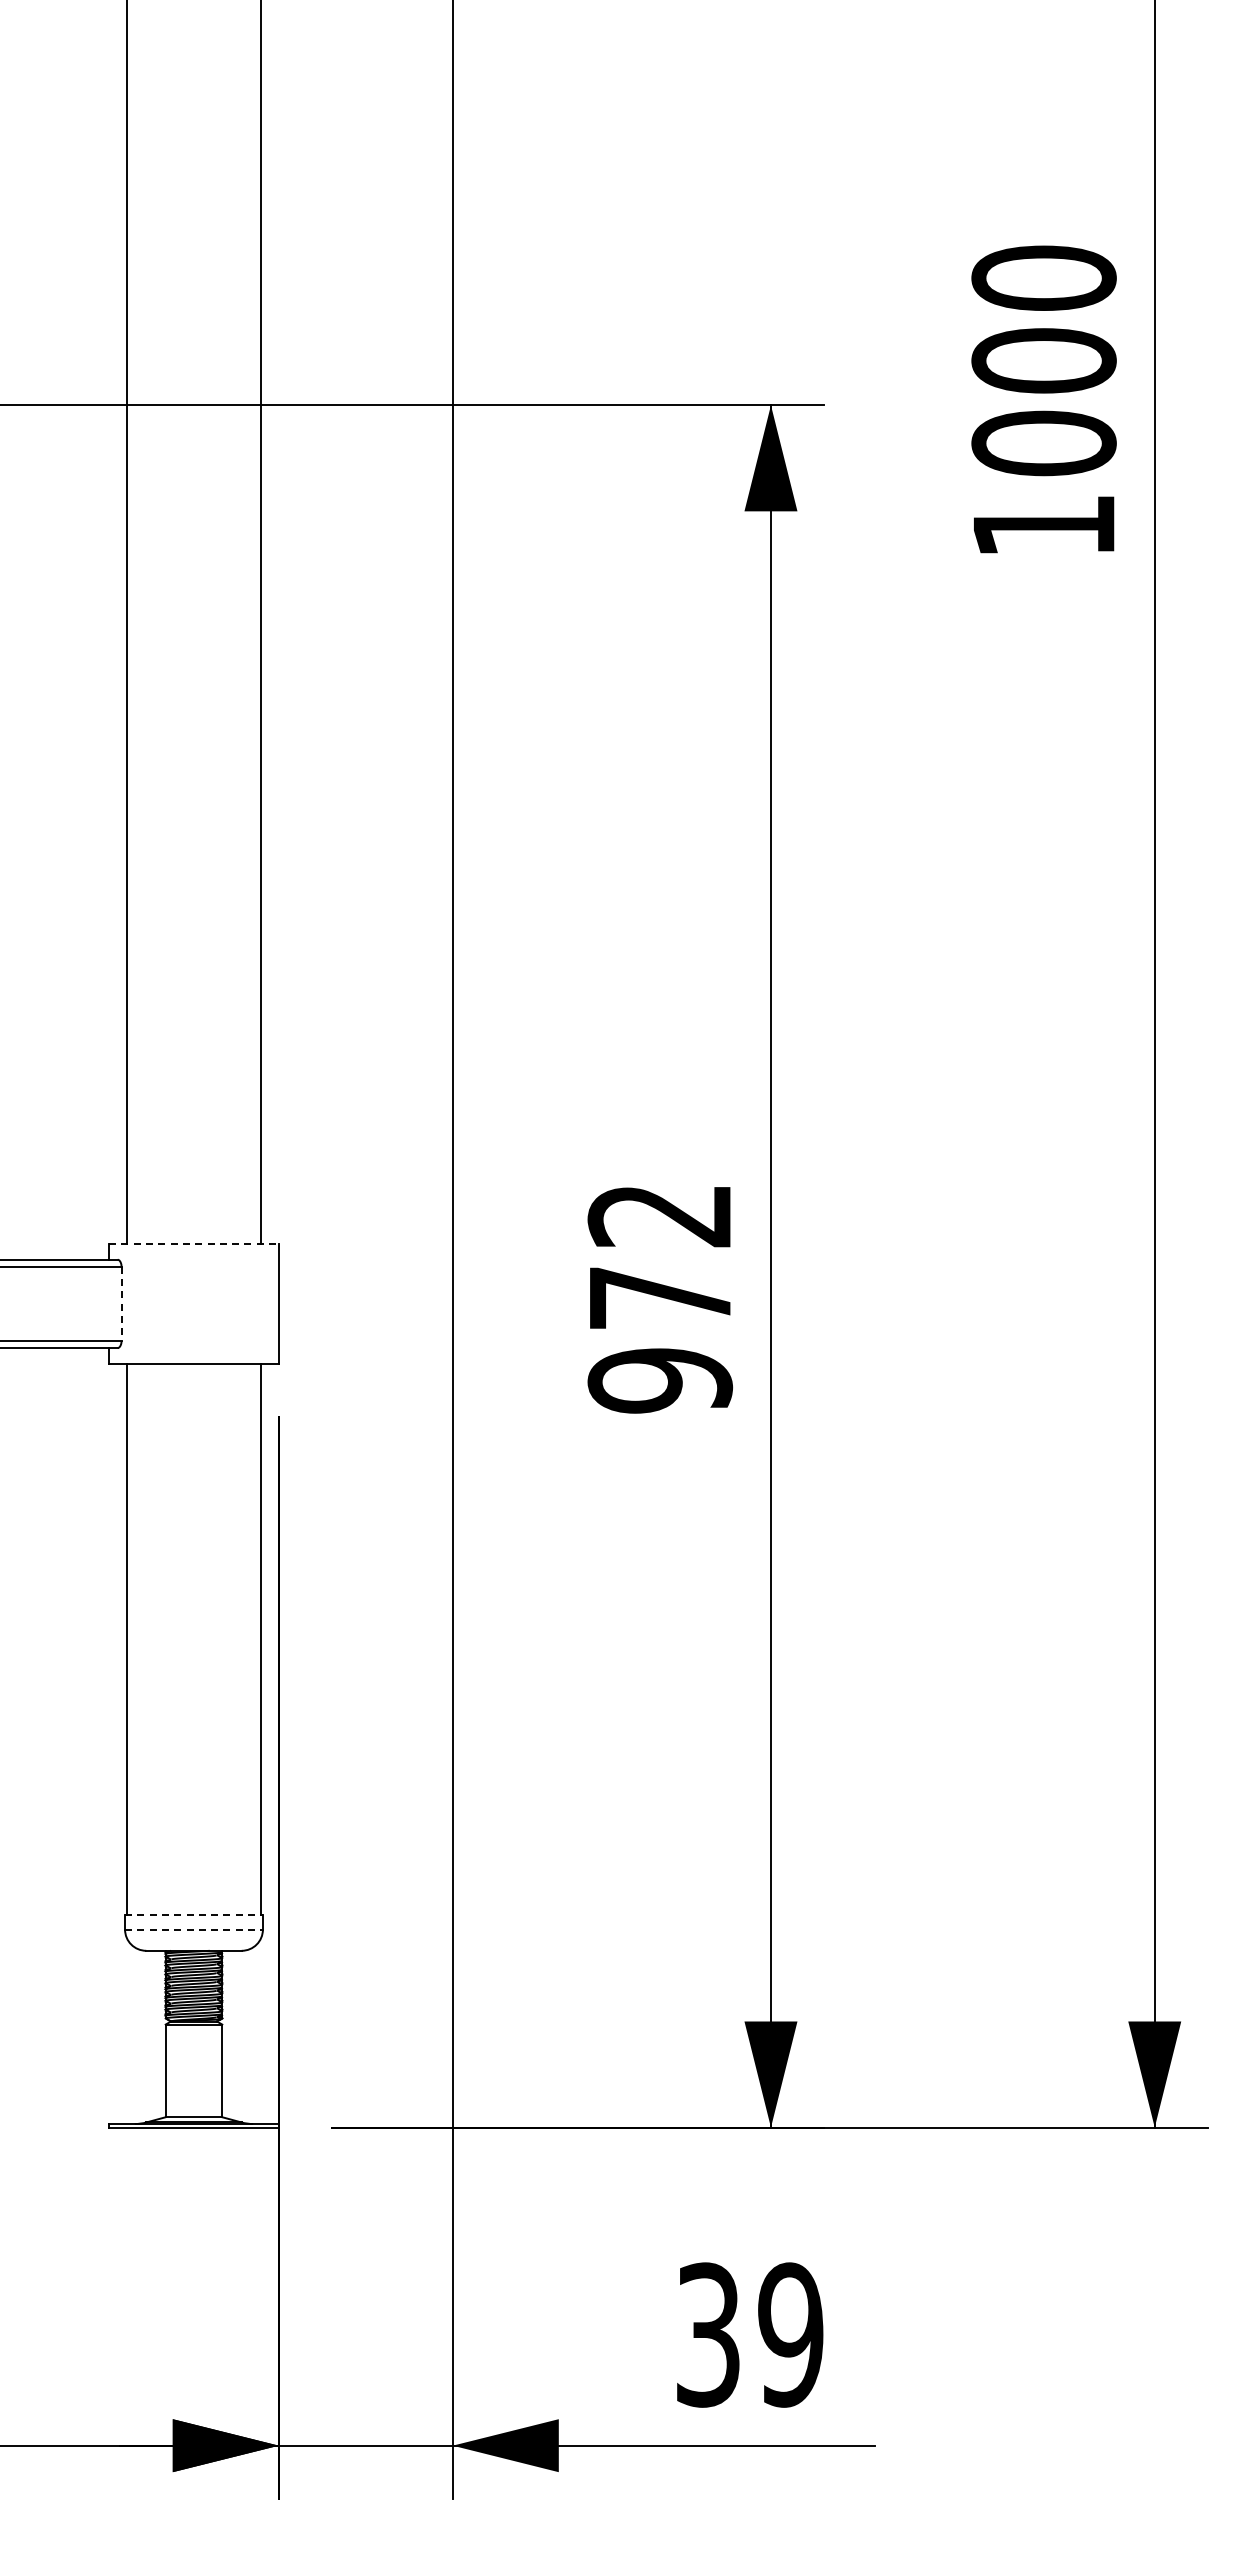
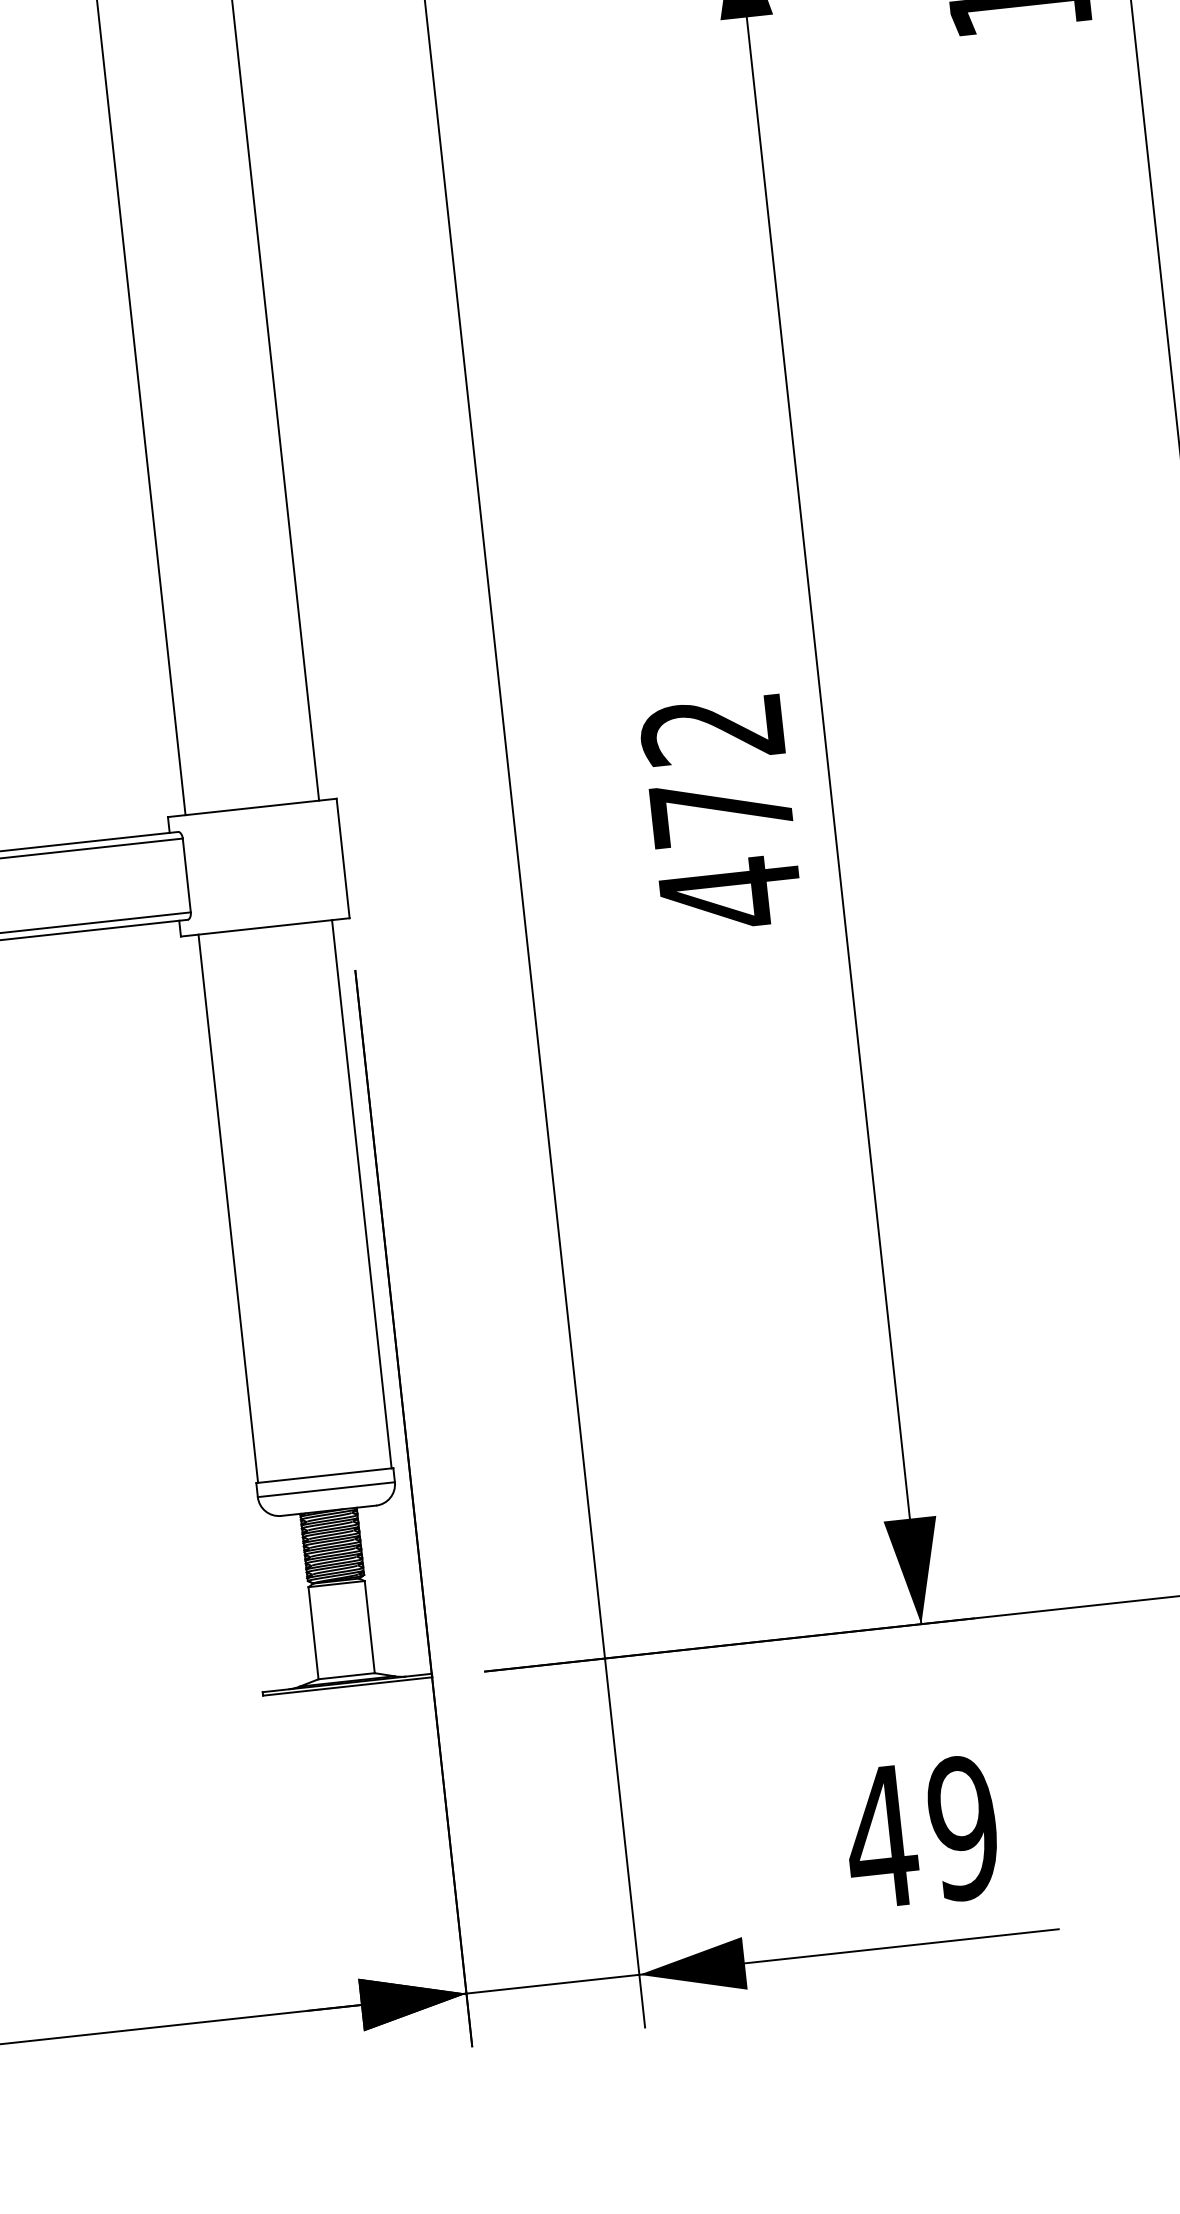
line: (194, 1243) -> (252, 807), dashed -> solid
line: (121, 1304) -> (186, 876), dashed -> solid
text: (660, 1380) -> (730, 893), 972 -> 472
line: (194, 1915) -> (325, 1475), dashed -> solid
line: (194, 1929) -> (326, 1489), dashed -> solid
text: (707, 2334) -> (880, 1836), 39 -> 49

